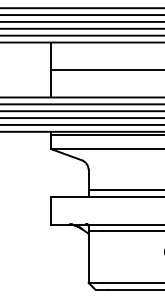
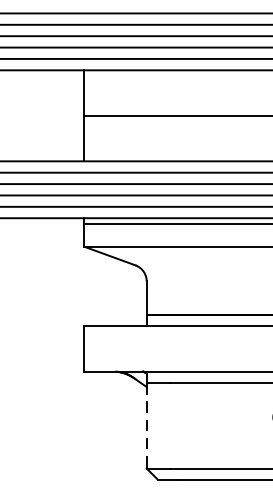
line: (88, 257) -> (146, 426), solid -> dashed

